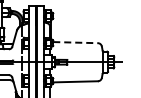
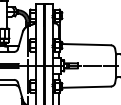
line: (76, 42) -> (87, 44), dashed -> solid

